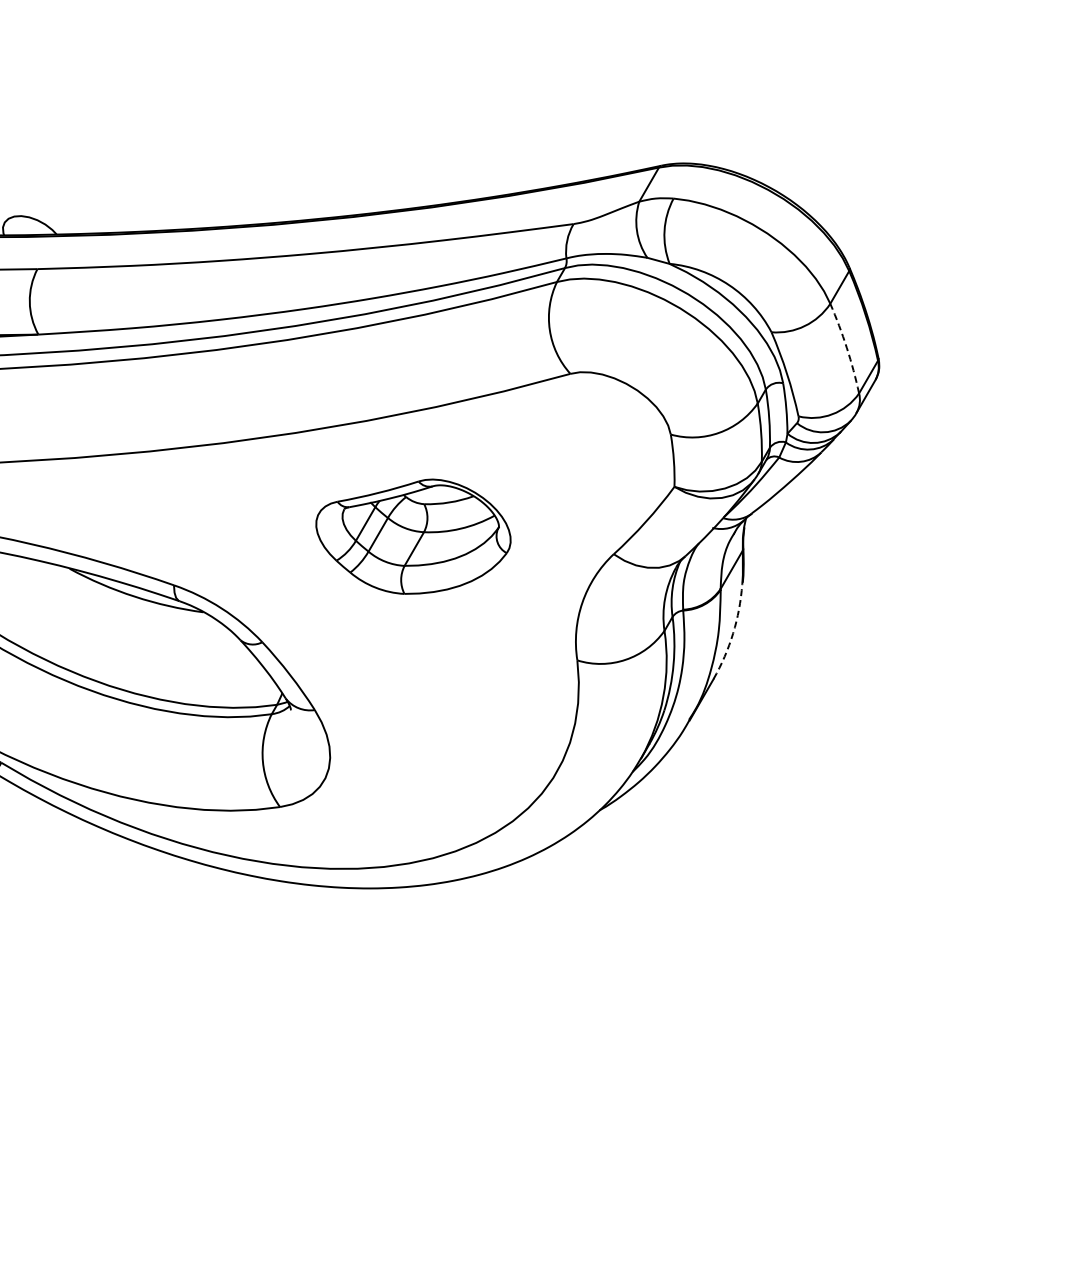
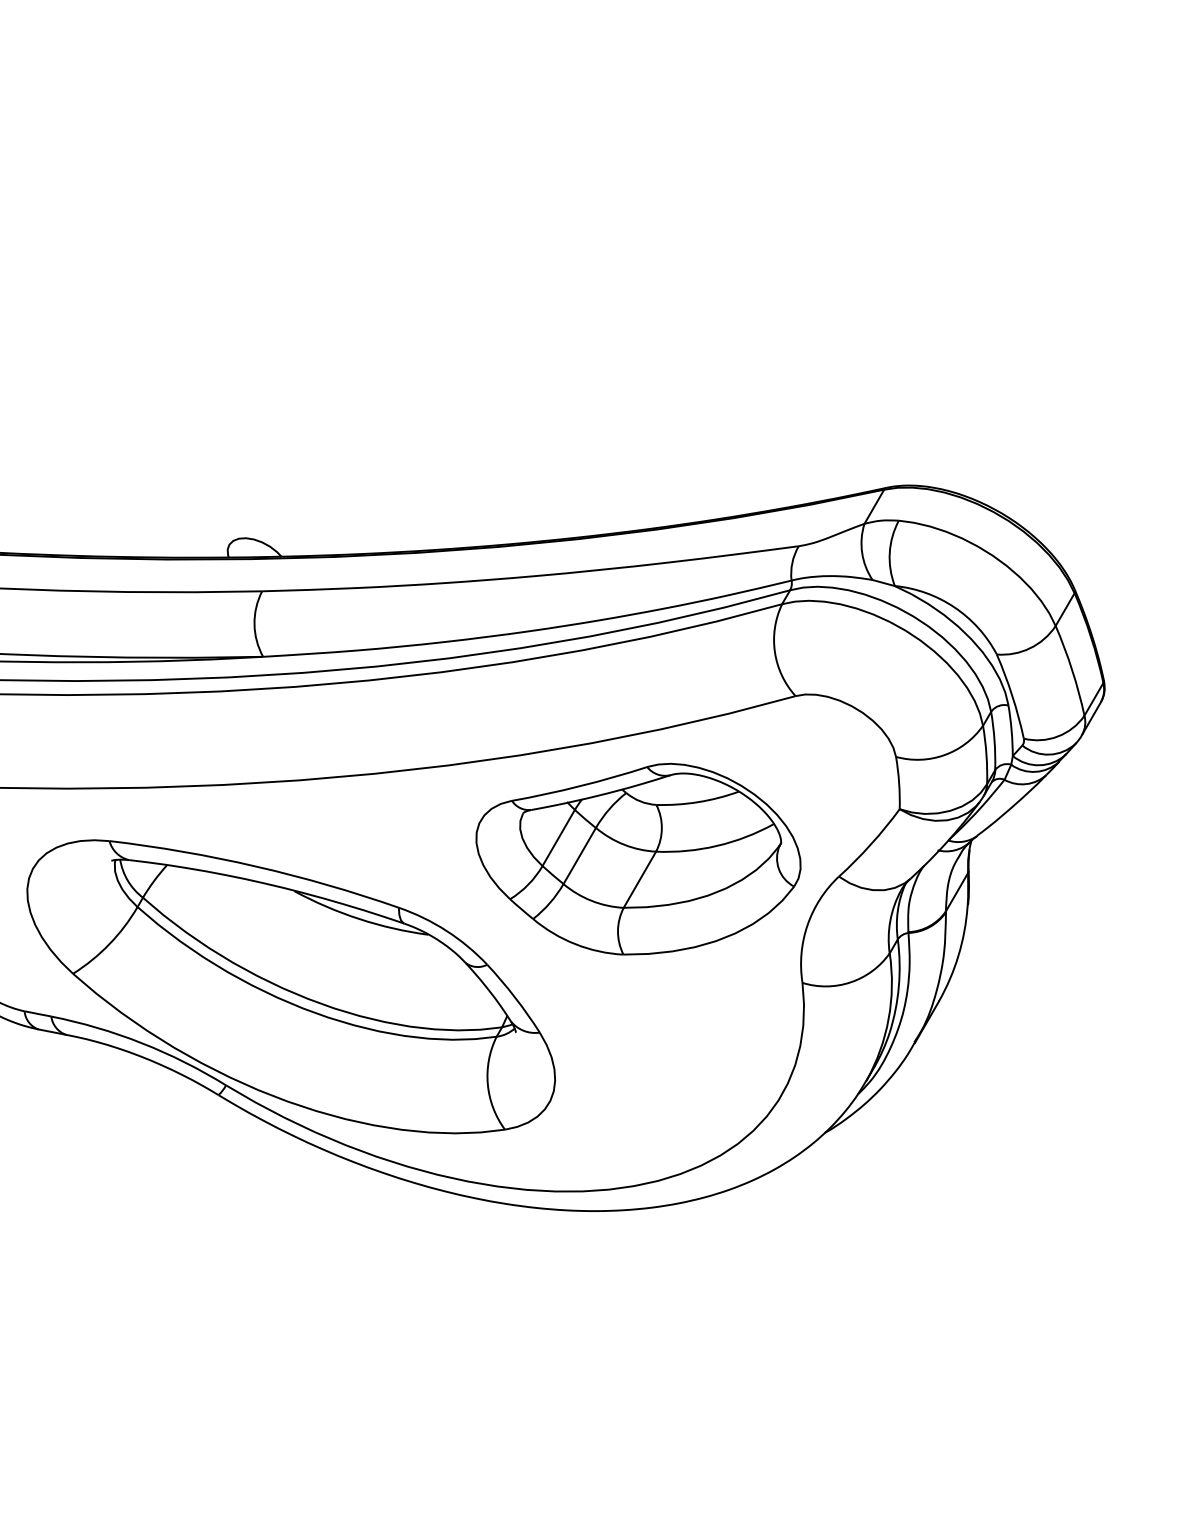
arc: (847, 348) -> (1072, 670), dashed -> solid
part: (413, 536) -> (638, 858), size x1.67
arc: (733, 633) -> (958, 955), dashed -> solid

